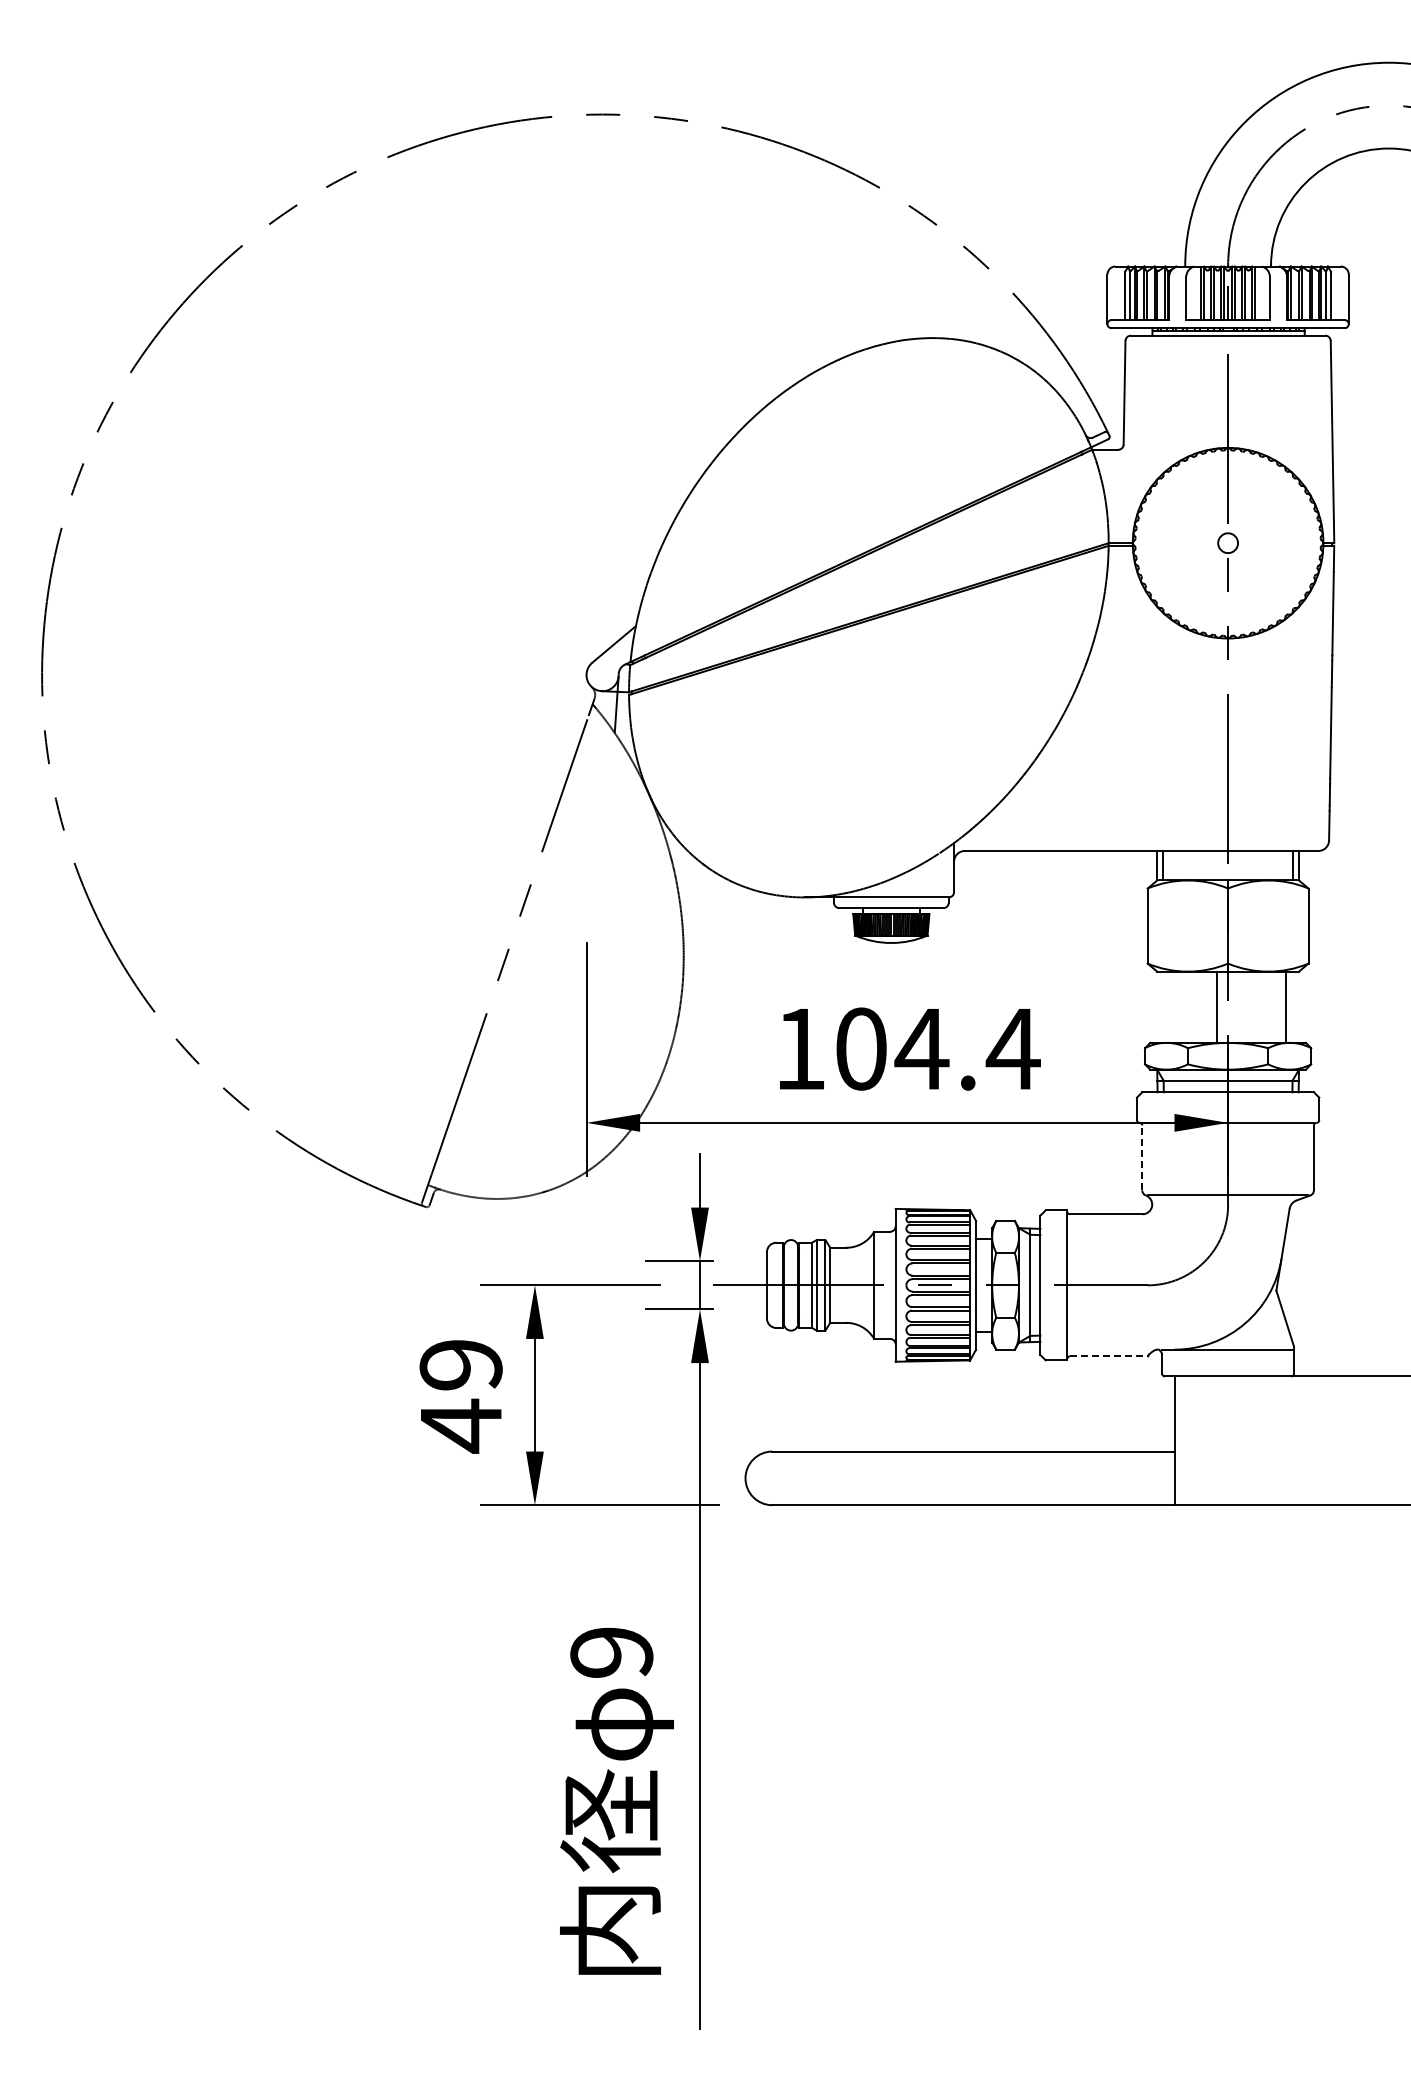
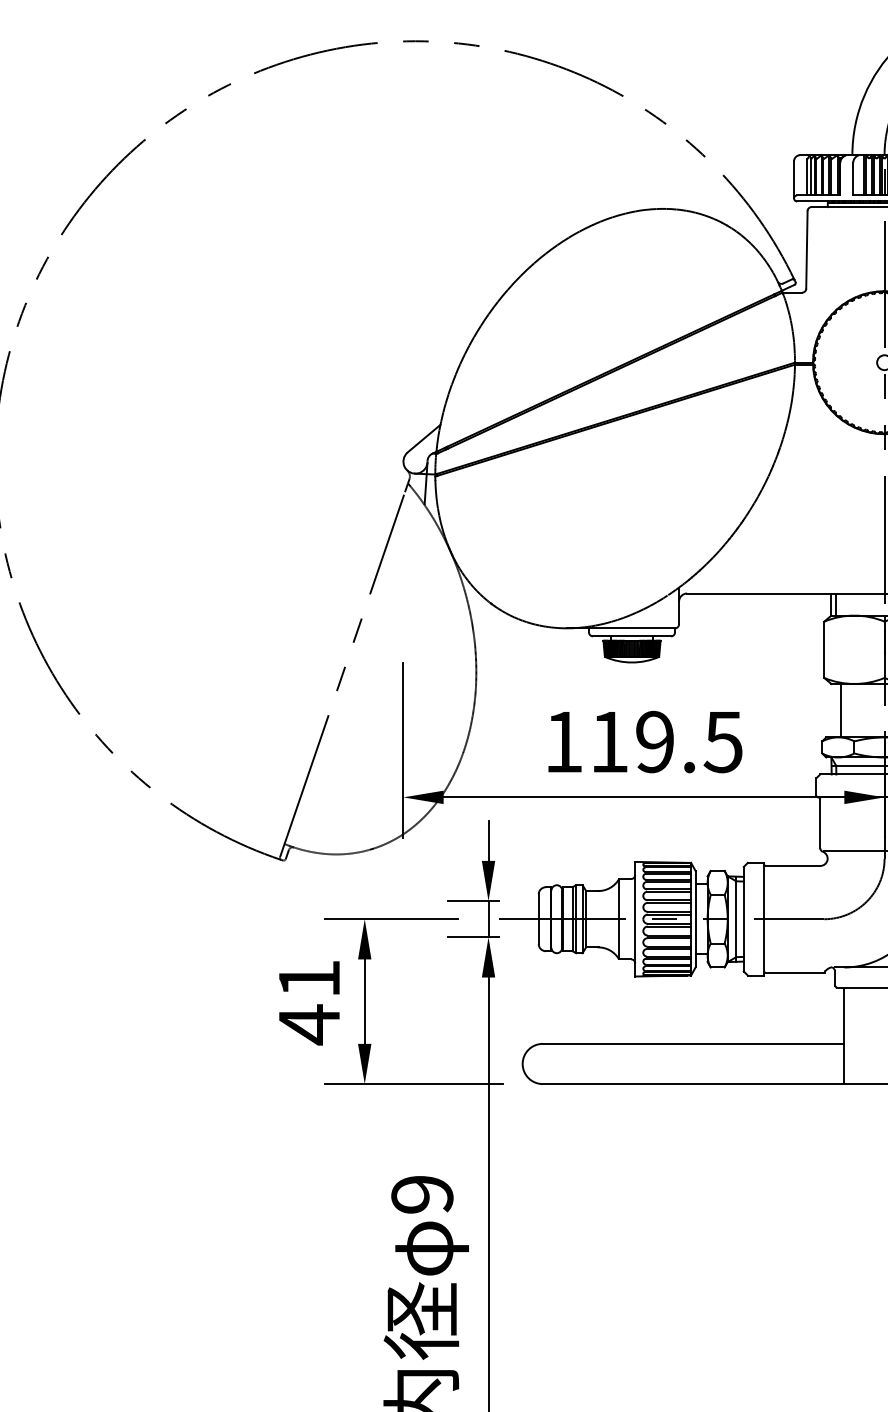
line: (1217, 1006) -> (841, 710), moved
text: (938, 1048) -> (667, 741), 104.4 -> 119.5
line: (1142, 1157) -> (820, 823), dashed -> solid
line: (1109, 1356) -> (795, 972), dashed -> solid
text: (460, 1365) -> (308, 979), 49 -> 41

